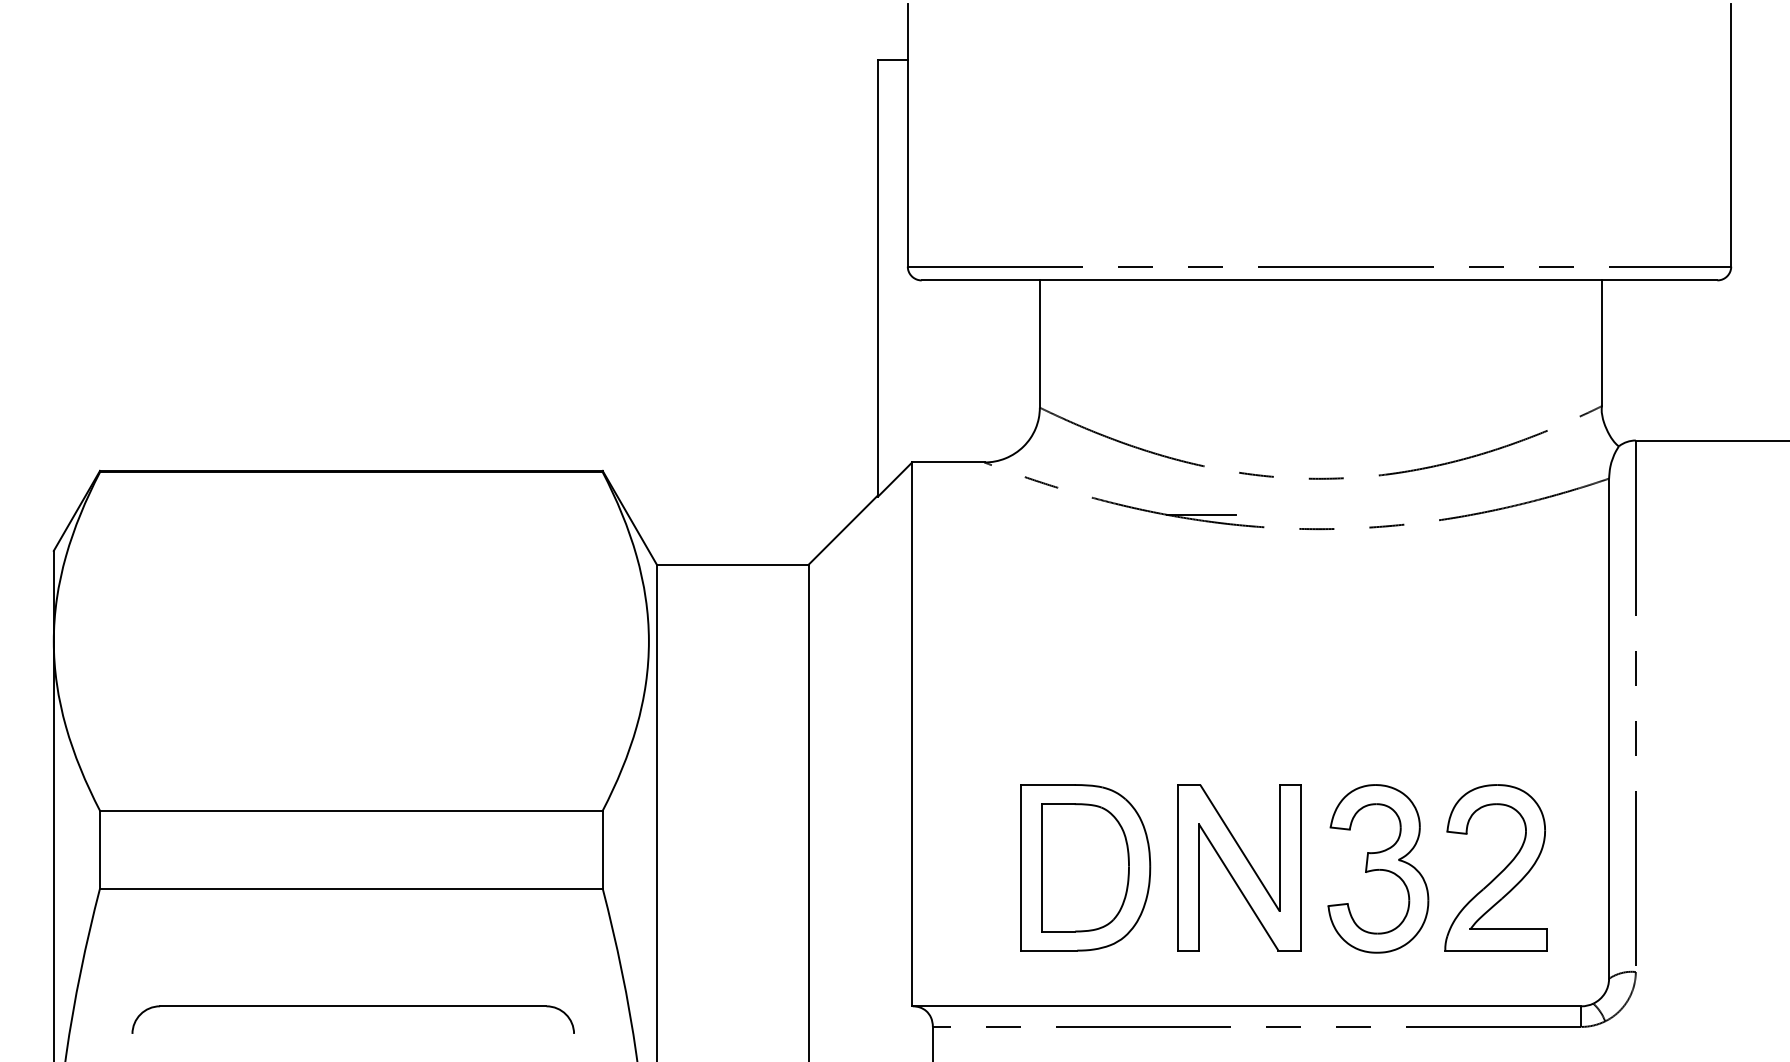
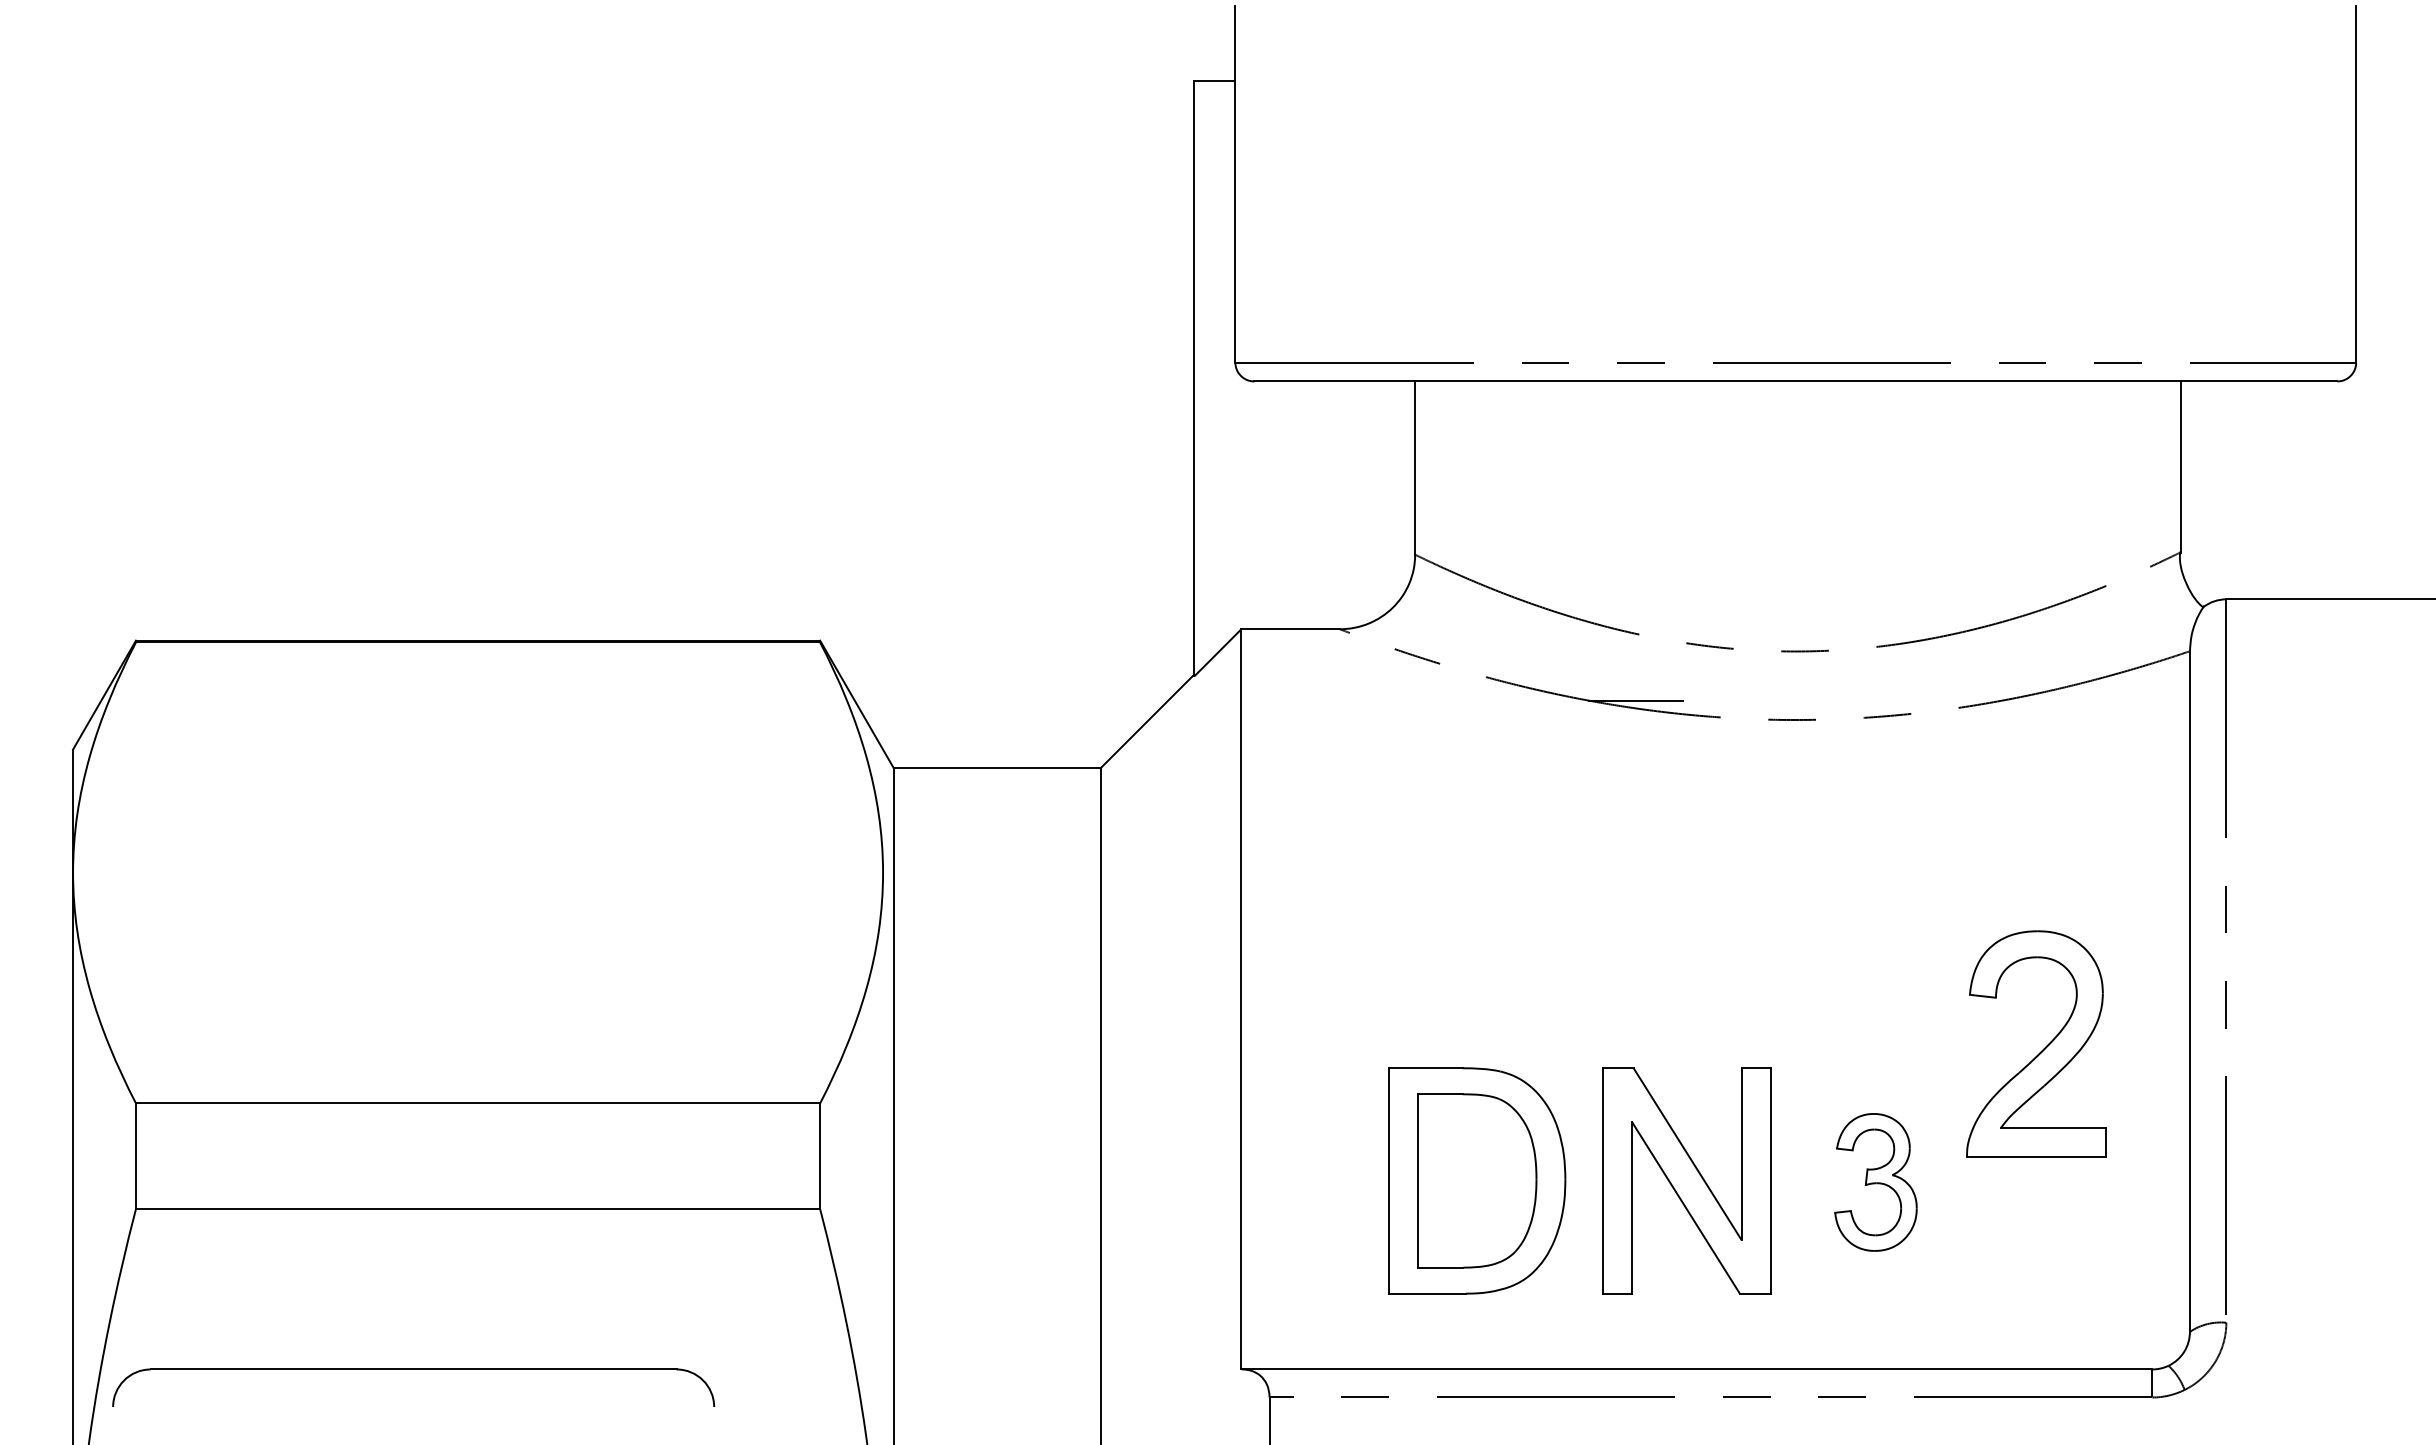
part: (1378, 868) -> (1875, 1182), size x0.6
part: (1500, 871) -> (2042, 1049), moved
part: (353, 1006) -> (413, 1369), moved

